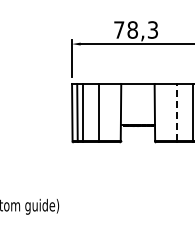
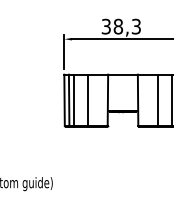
text: (119, 29) -> (106, 26), 78,3 -> 38,3
line: (177, 112) -> (158, 100), dashed -> solid

